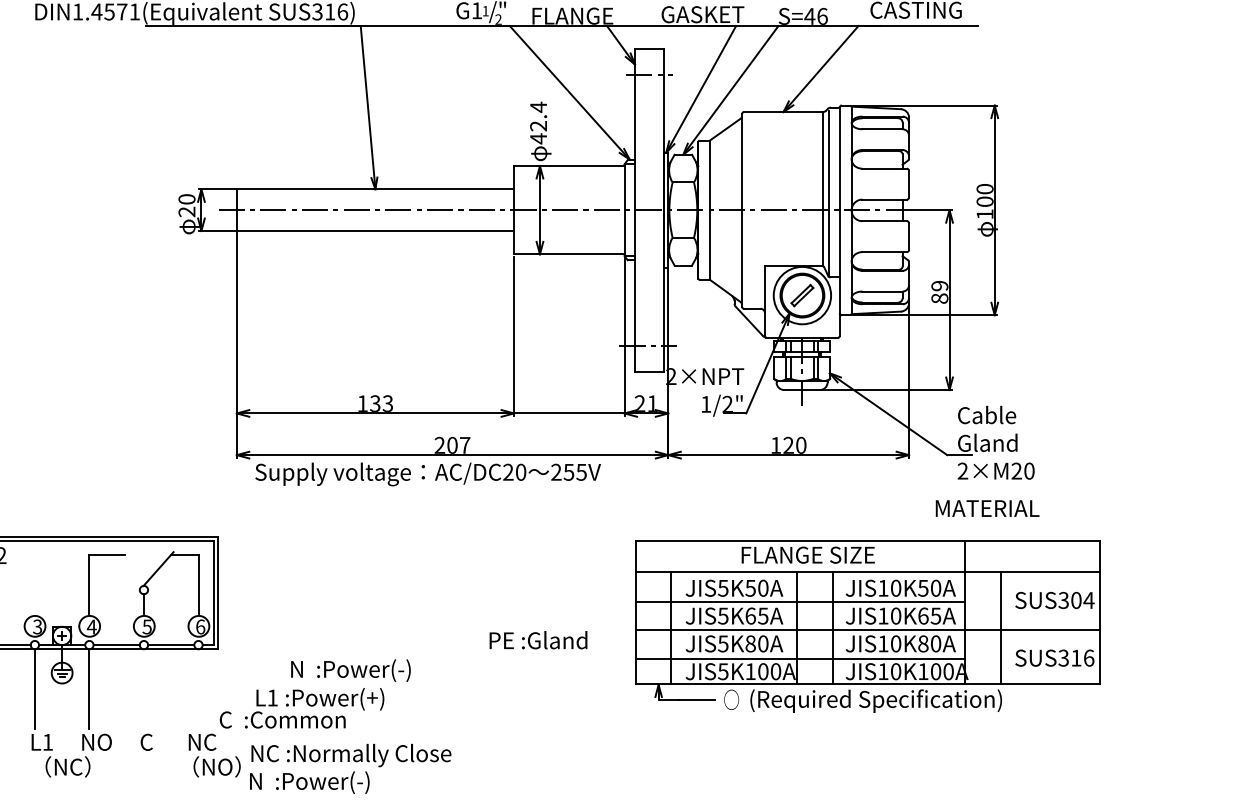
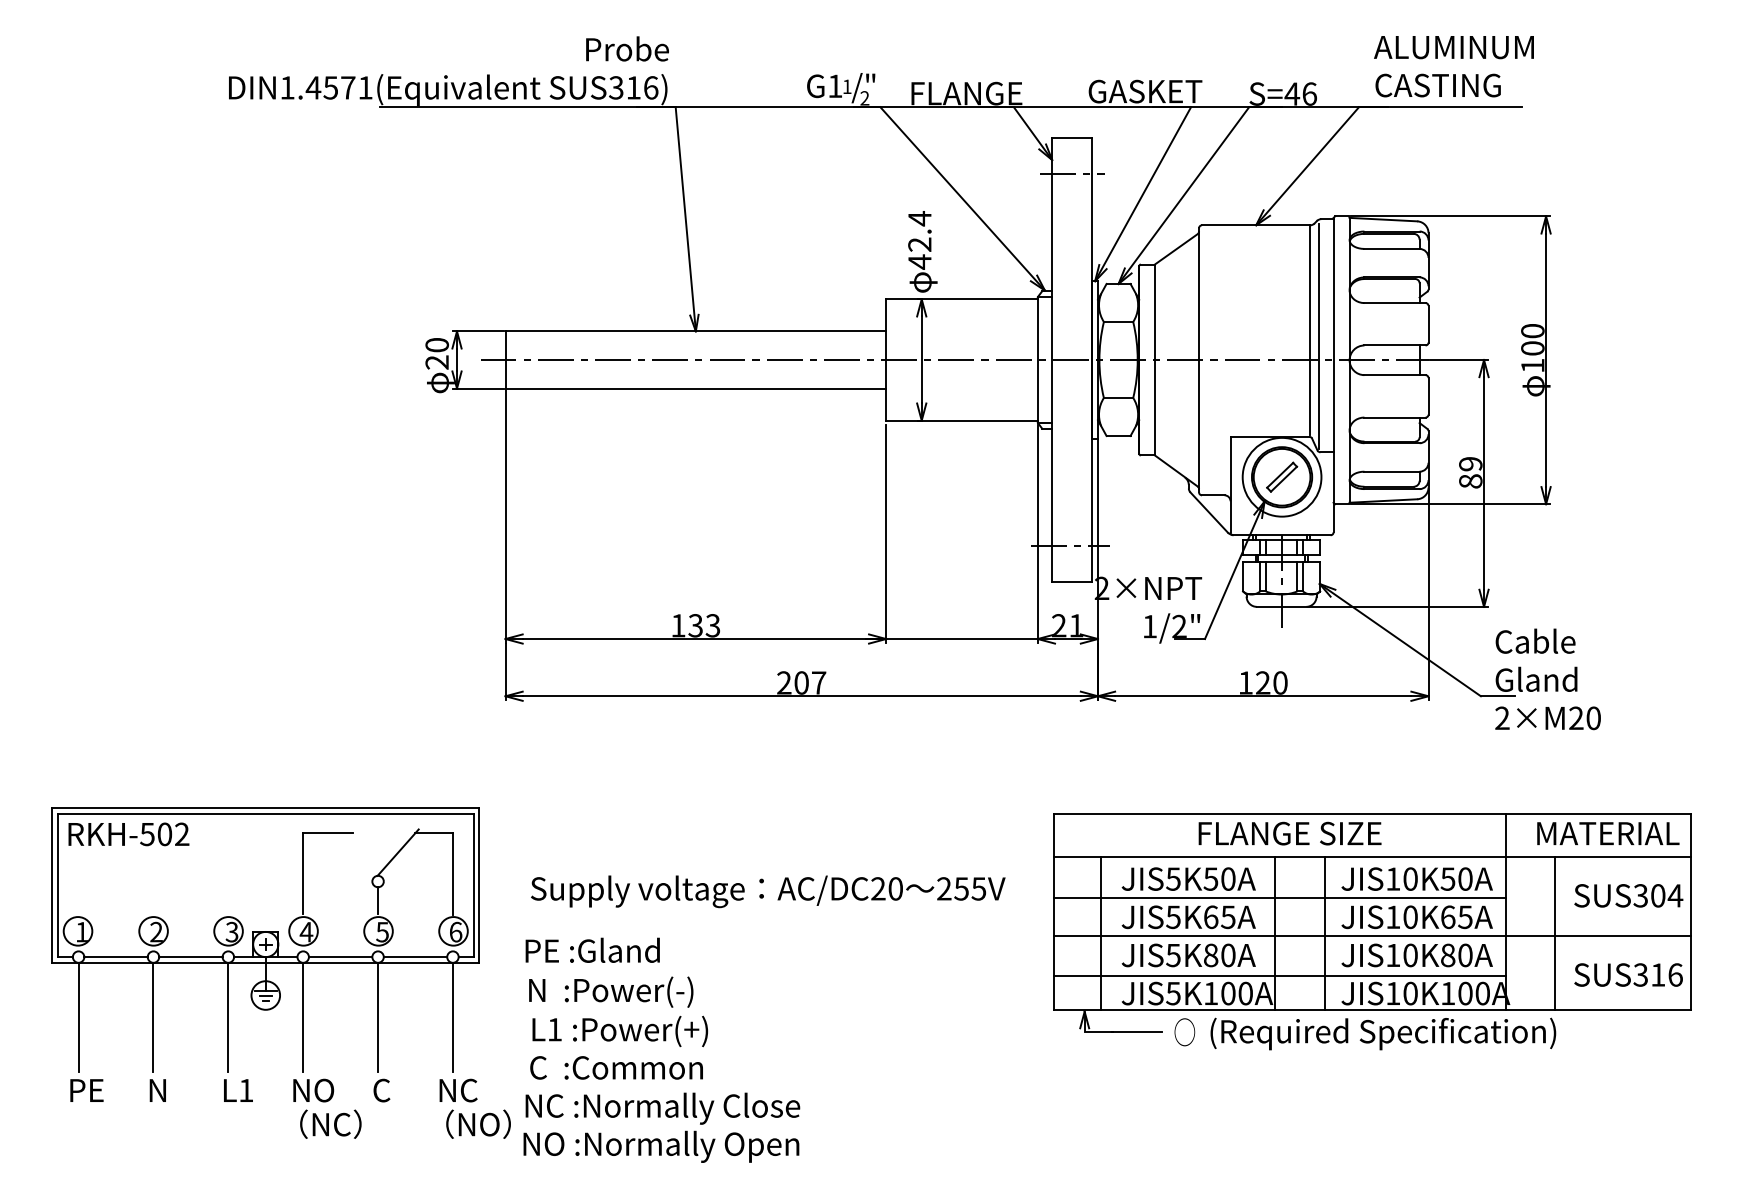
text: (428, 474) -> (768, 891), moved
text: (987, 508) -> (1608, 833), moved
text: (538, 639) -> (592, 949), moved
text: (351, 670) -> (611, 991), moved
line: (144, 688) -> (378, 1016), added
line: (198, 688) -> (452, 1016), added
text: (282, 719) -> (616, 1067), moved
text: (67, 766) -> (330, 1123), moved
text: (357, 783) -> (671, 1146), N  :Power(-) -> NO :Normally Open

